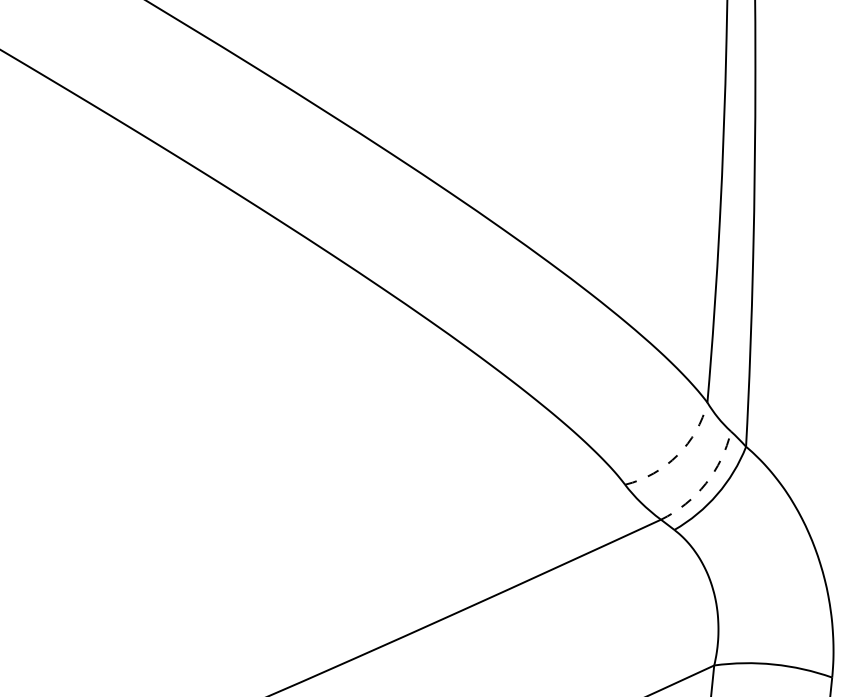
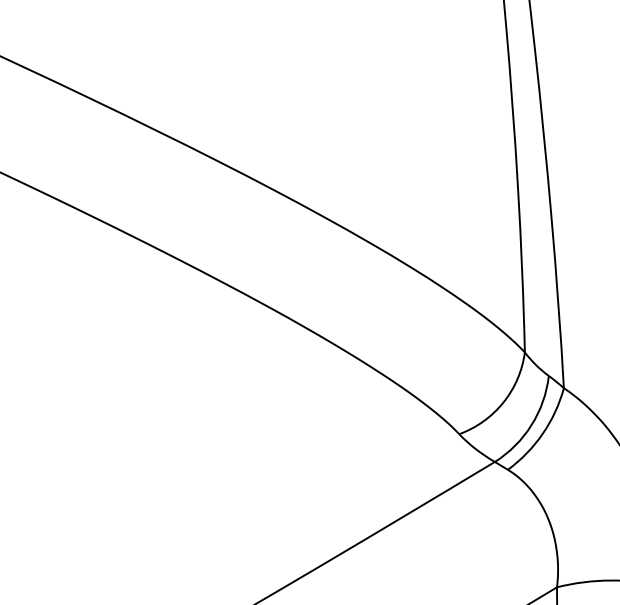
arc: (677, 455) -> (503, 402), dashed -> solid
arc: (705, 483) -> (531, 425), dashed -> solid

